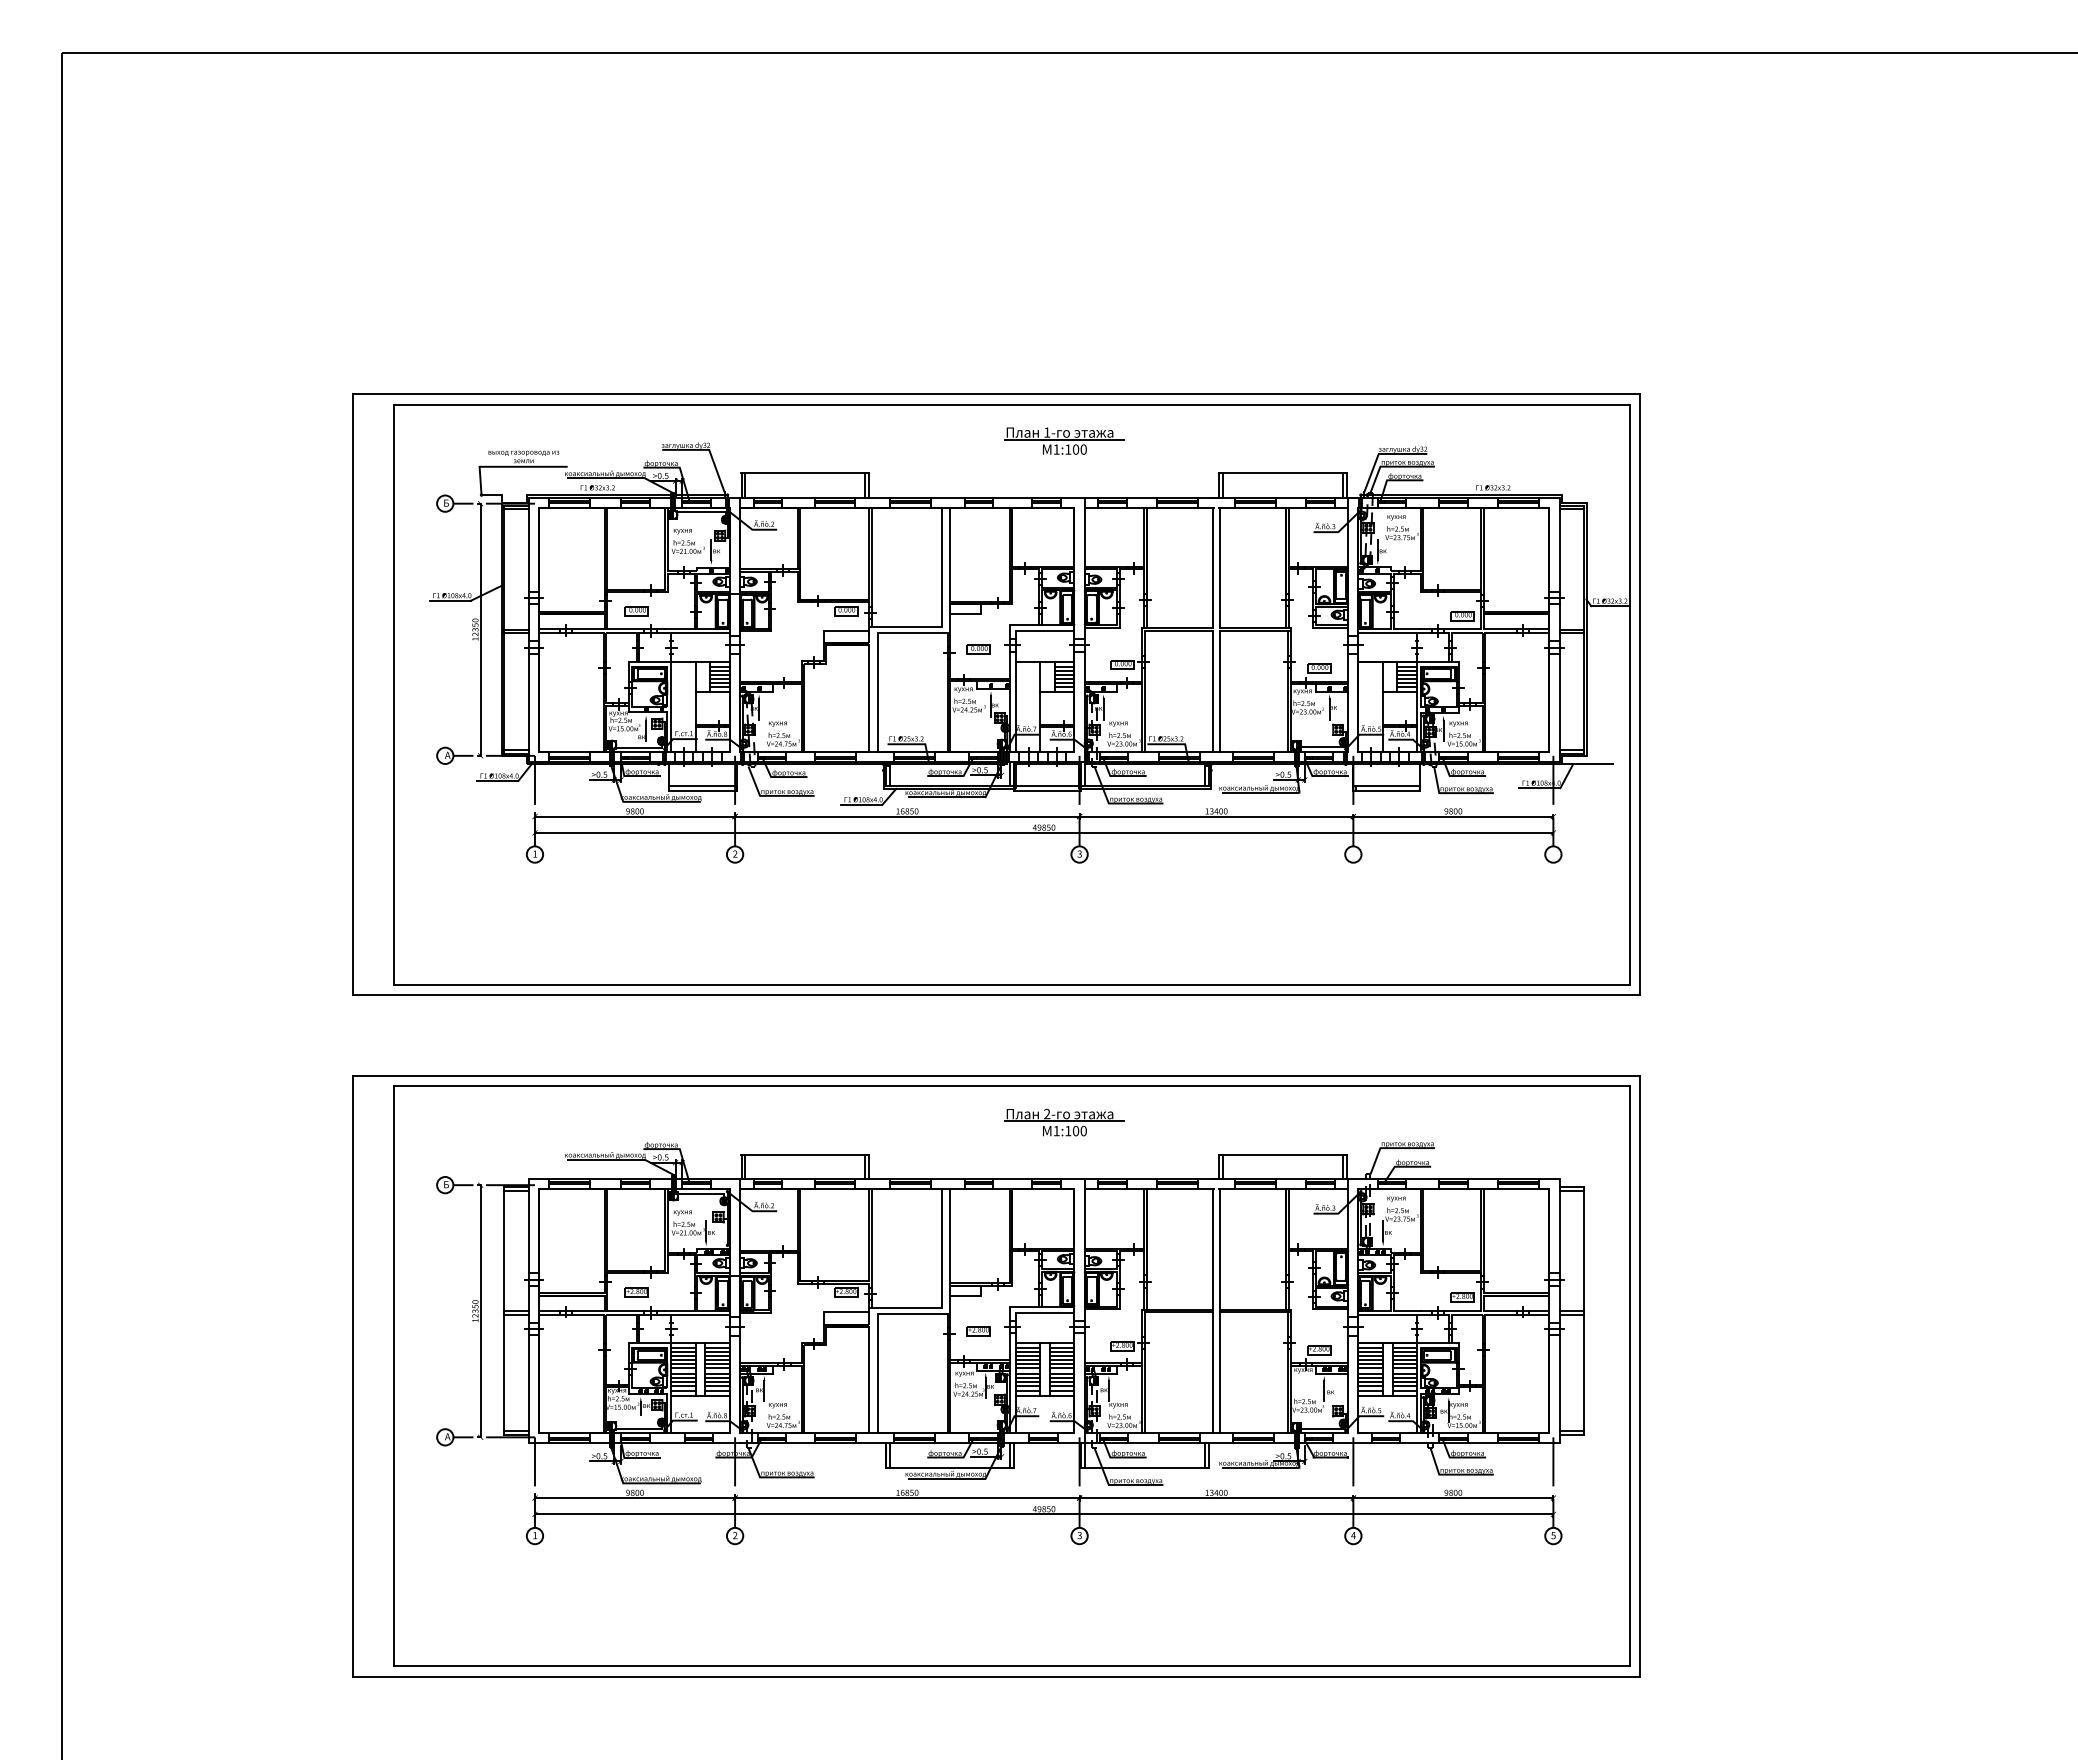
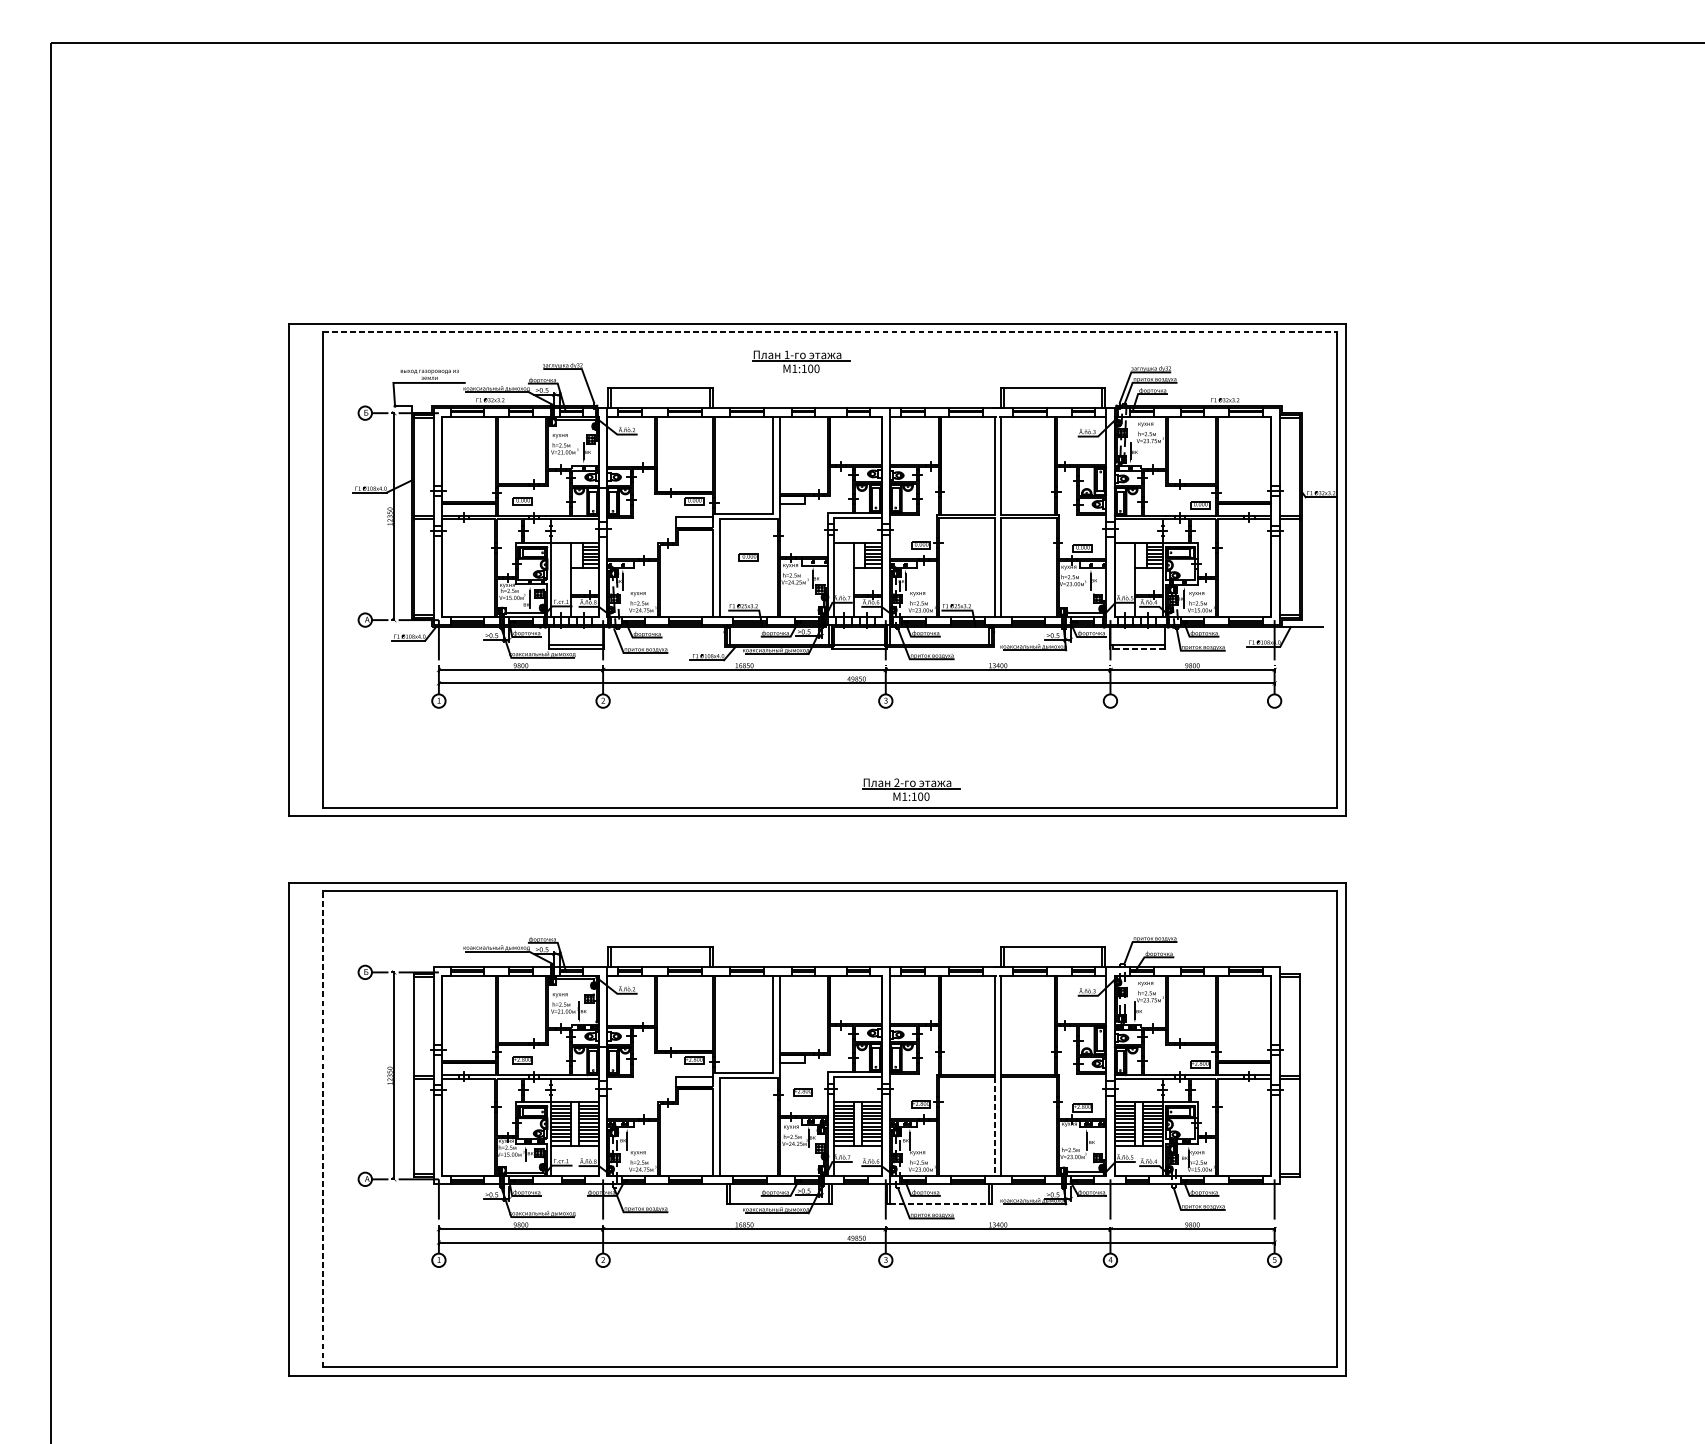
line: (1012, 404) -> (830, 331), solid -> dashed
part: (1064, 440) -> (801, 361), moved
part: (978, 649) -> (748, 557), moved
line: (1386, 790) -> (1137, 648), solid -> dashed
part: (1064, 1122) -> (911, 789), moved
line: (1213, 1373) -> (995, 1126), solid -> dashed
line: (393, 1375) -> (322, 1128), solid -> dashed
line: (1146, 1467) -> (940, 1204), solid -> dashed

